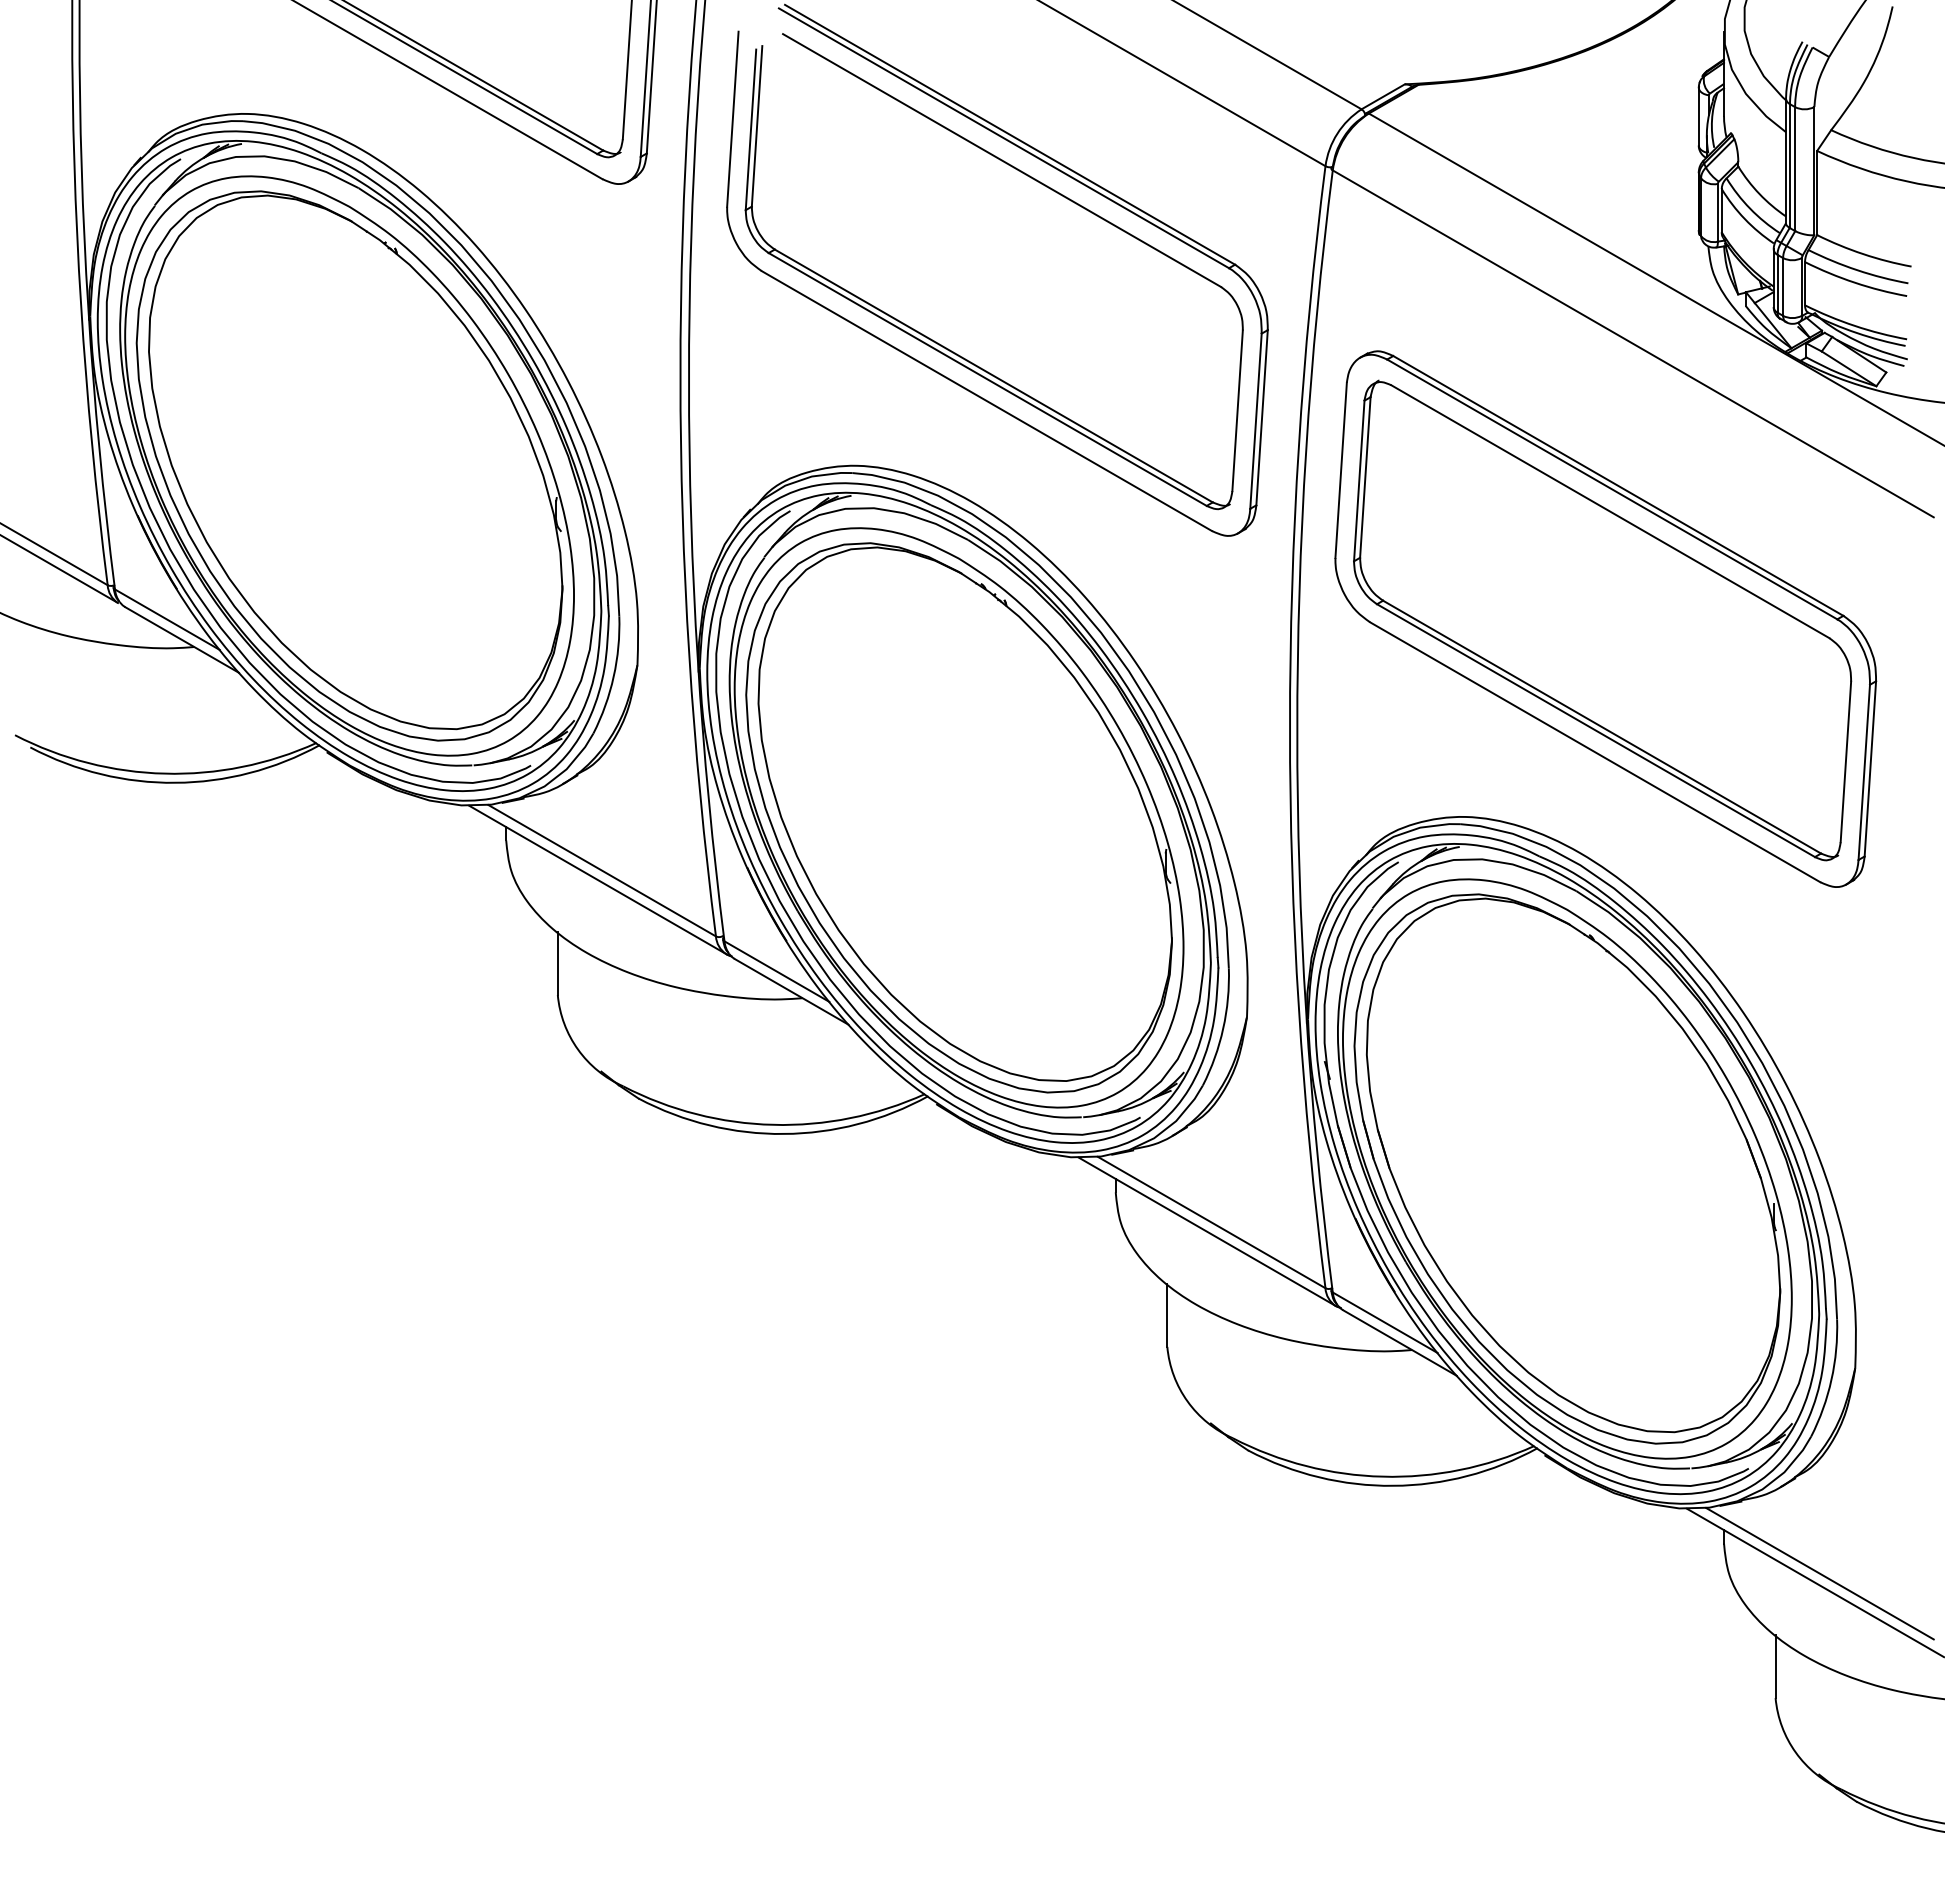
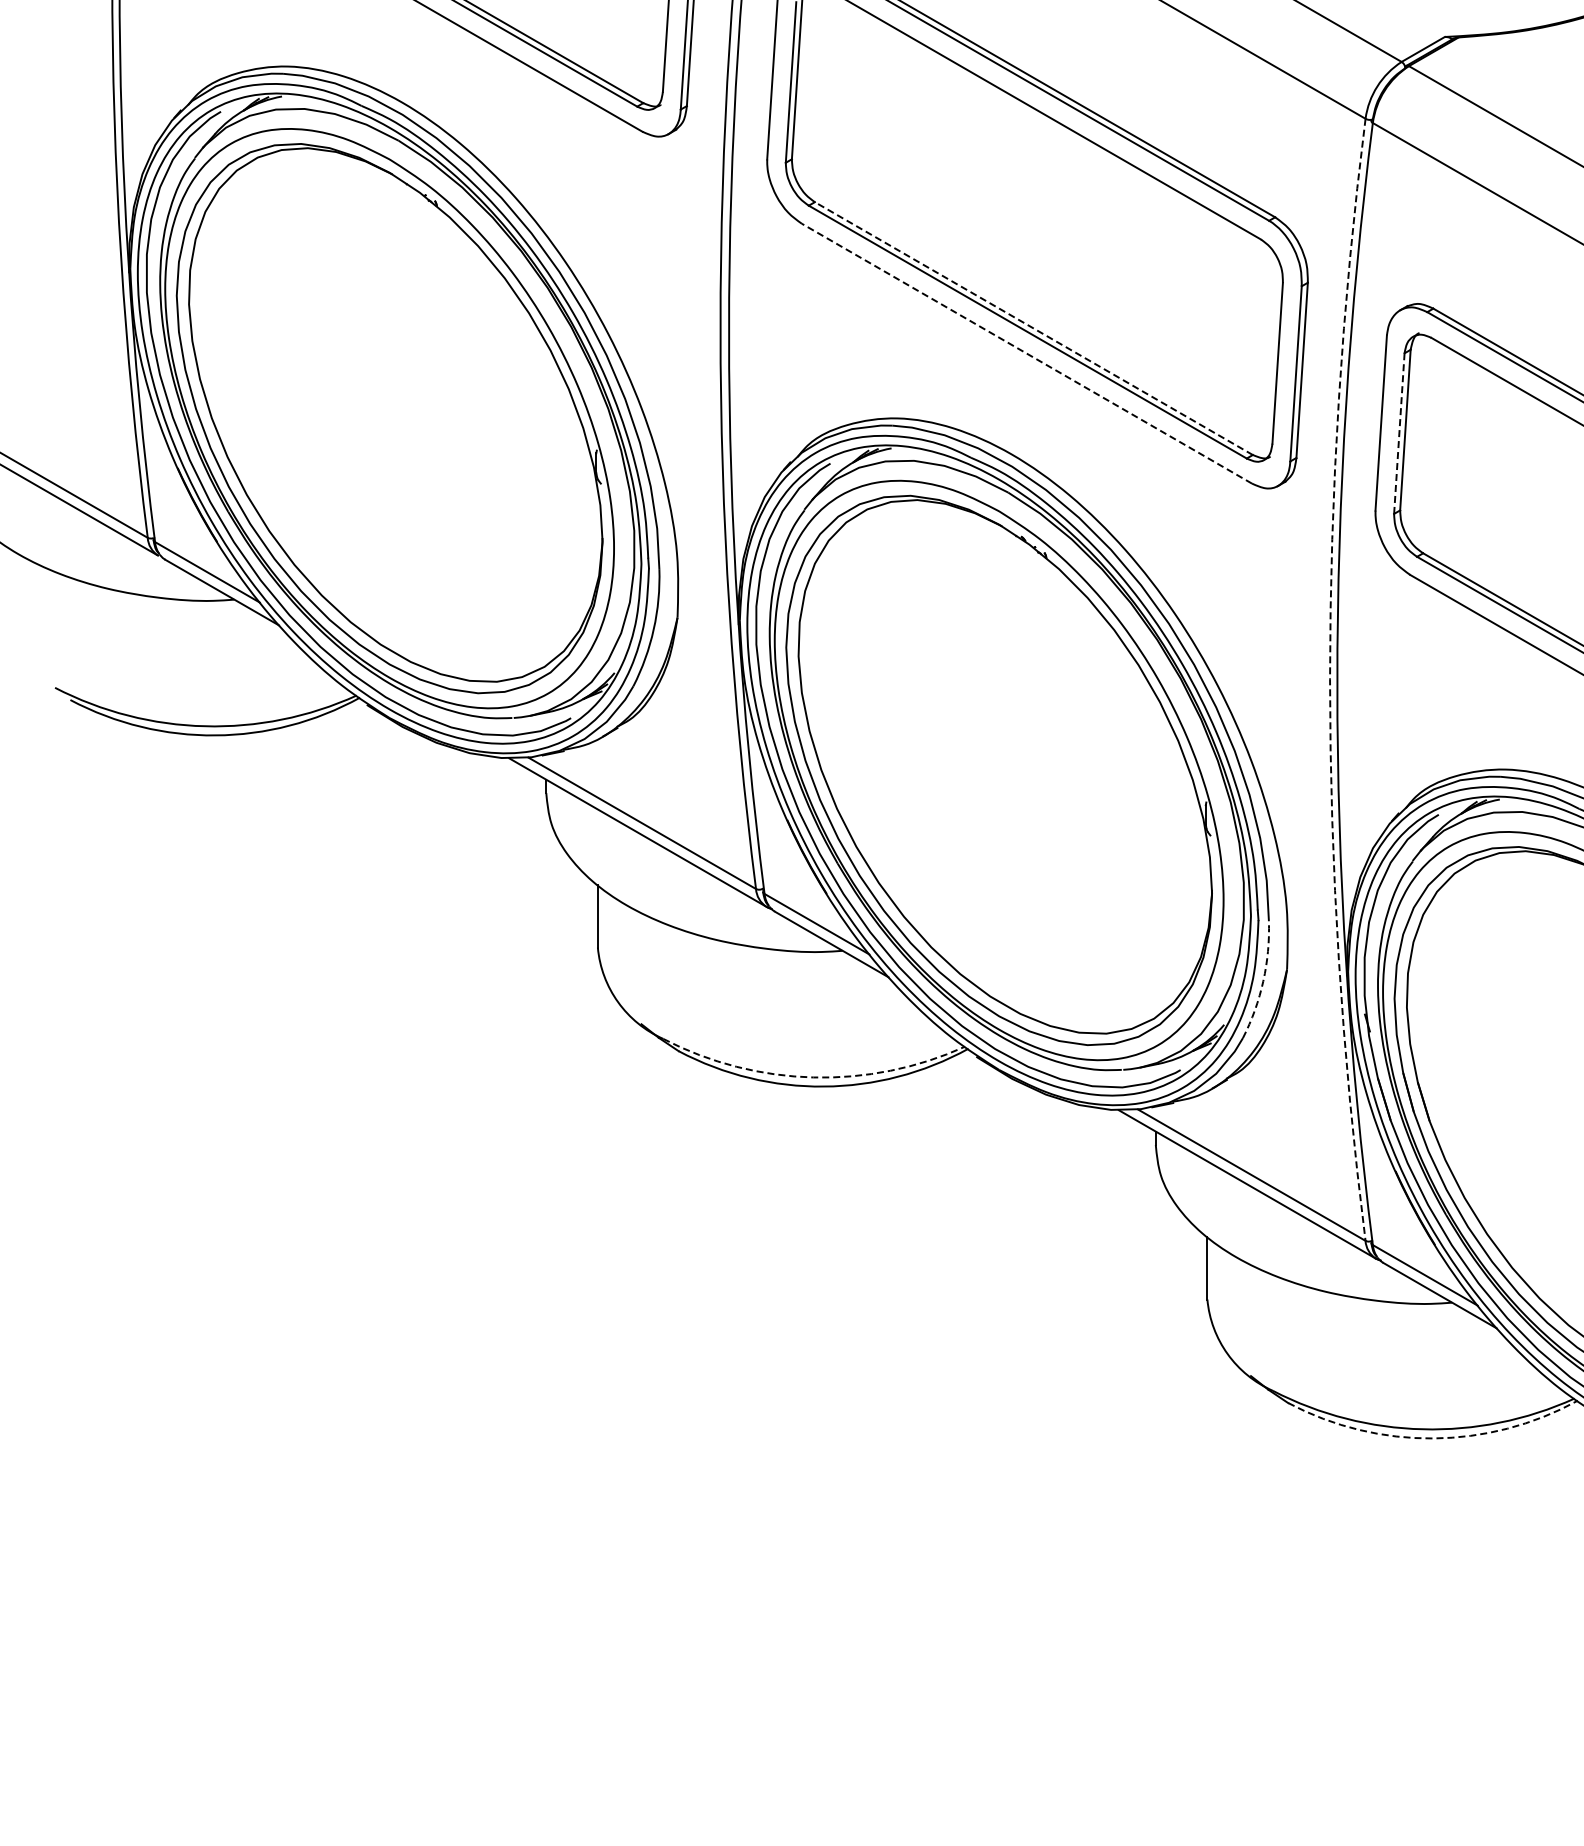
line: (993, 375) -> (1033, 328), solid -> dashed
line: (986, 401) -> (1026, 354), solid -> dashed
line: (1359, 480) -> (1399, 433), solid -> dashed
arc: (1289, 727) -> (1329, 680), solid -> dashed
arc: (1223, 1028) -> (1263, 981), solid -> dashed
arc: (773, 1124) -> (813, 1077), solid -> dashed
arc: (1393, 1485) -> (1433, 1438), solid -> dashed

